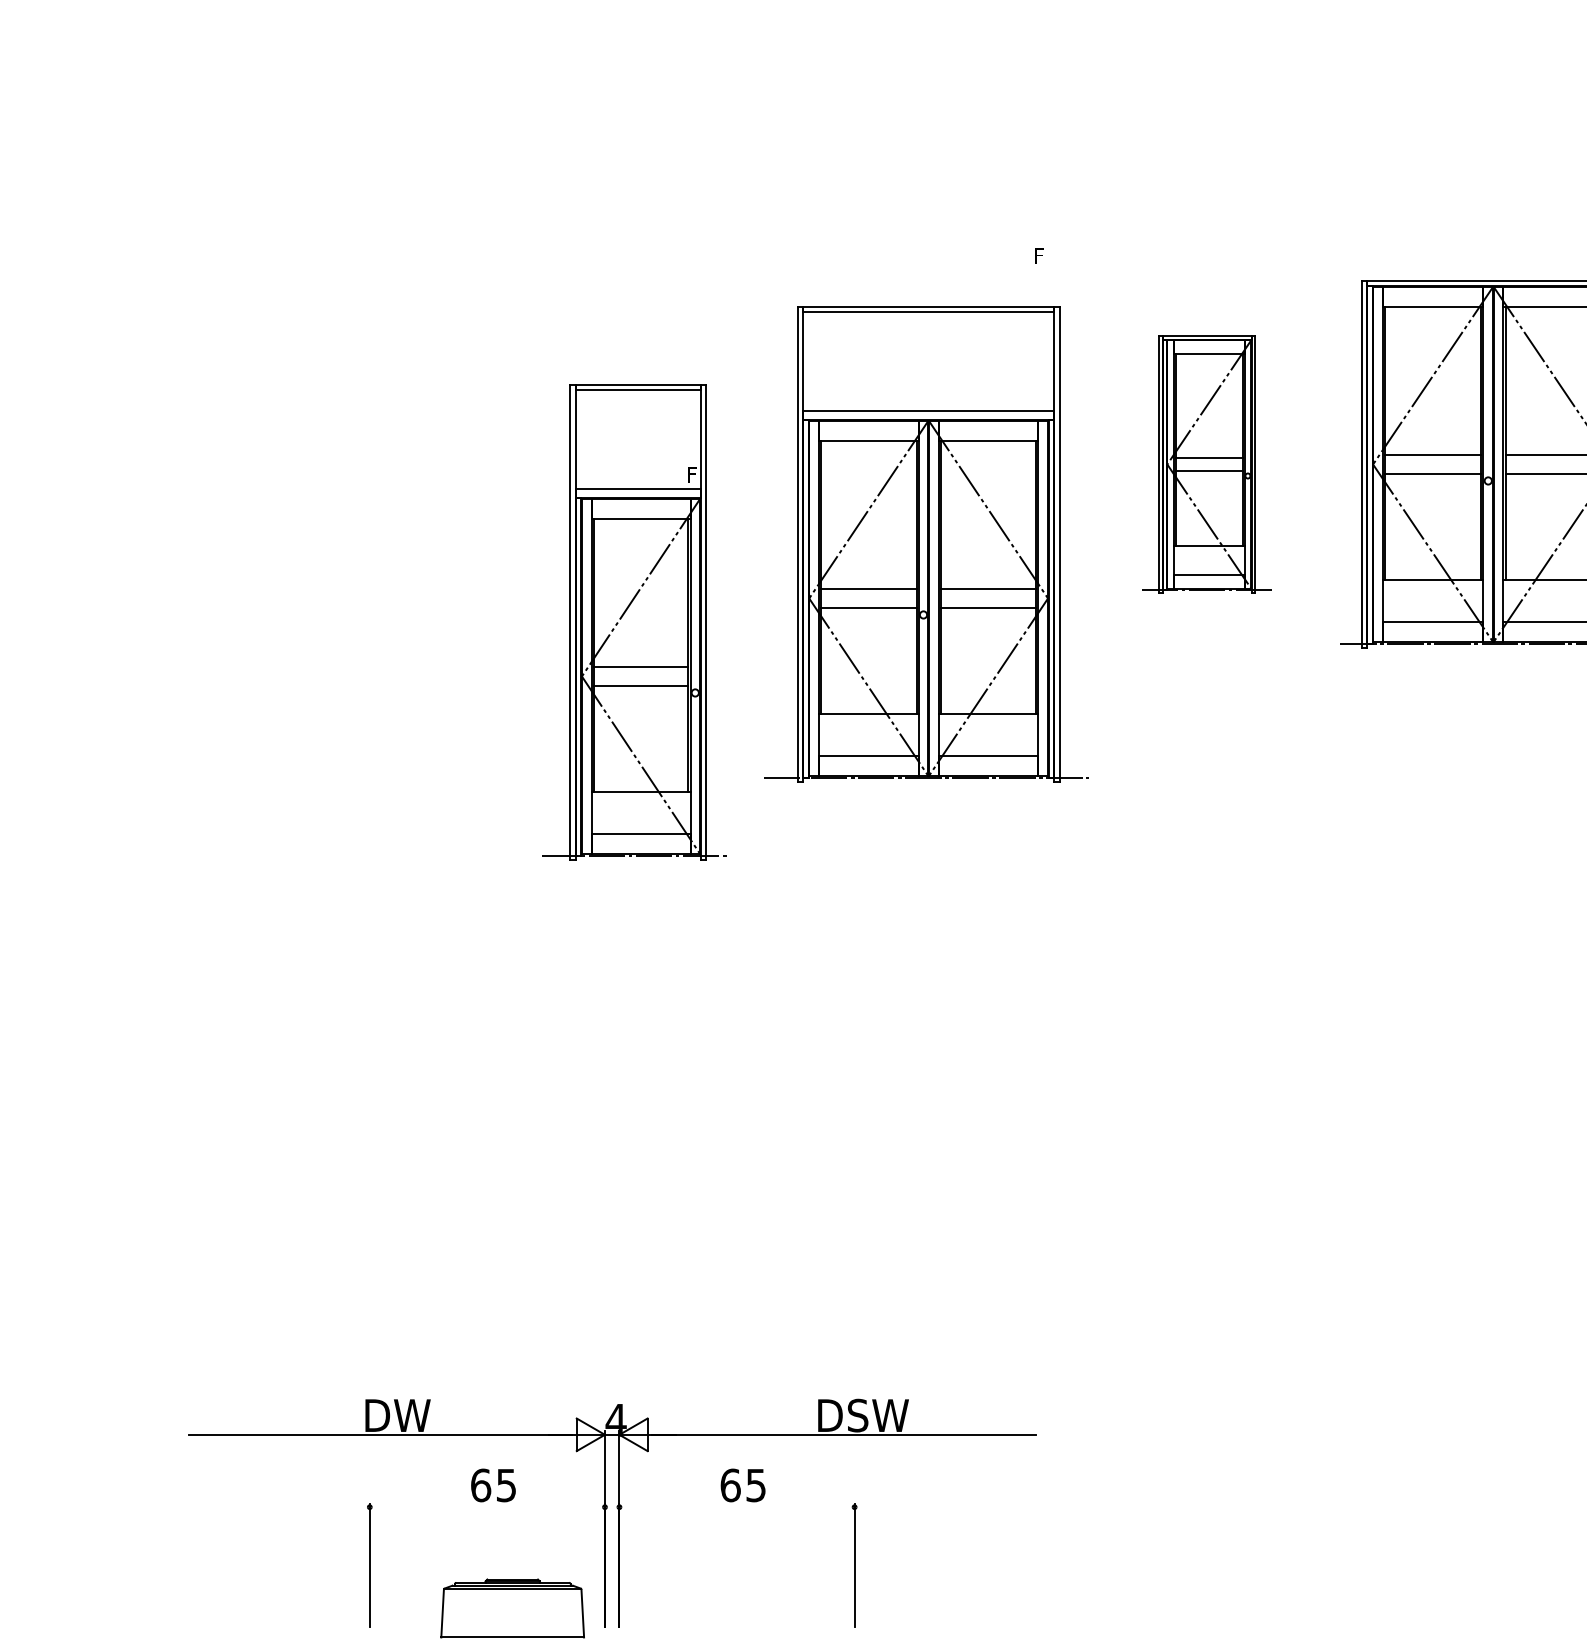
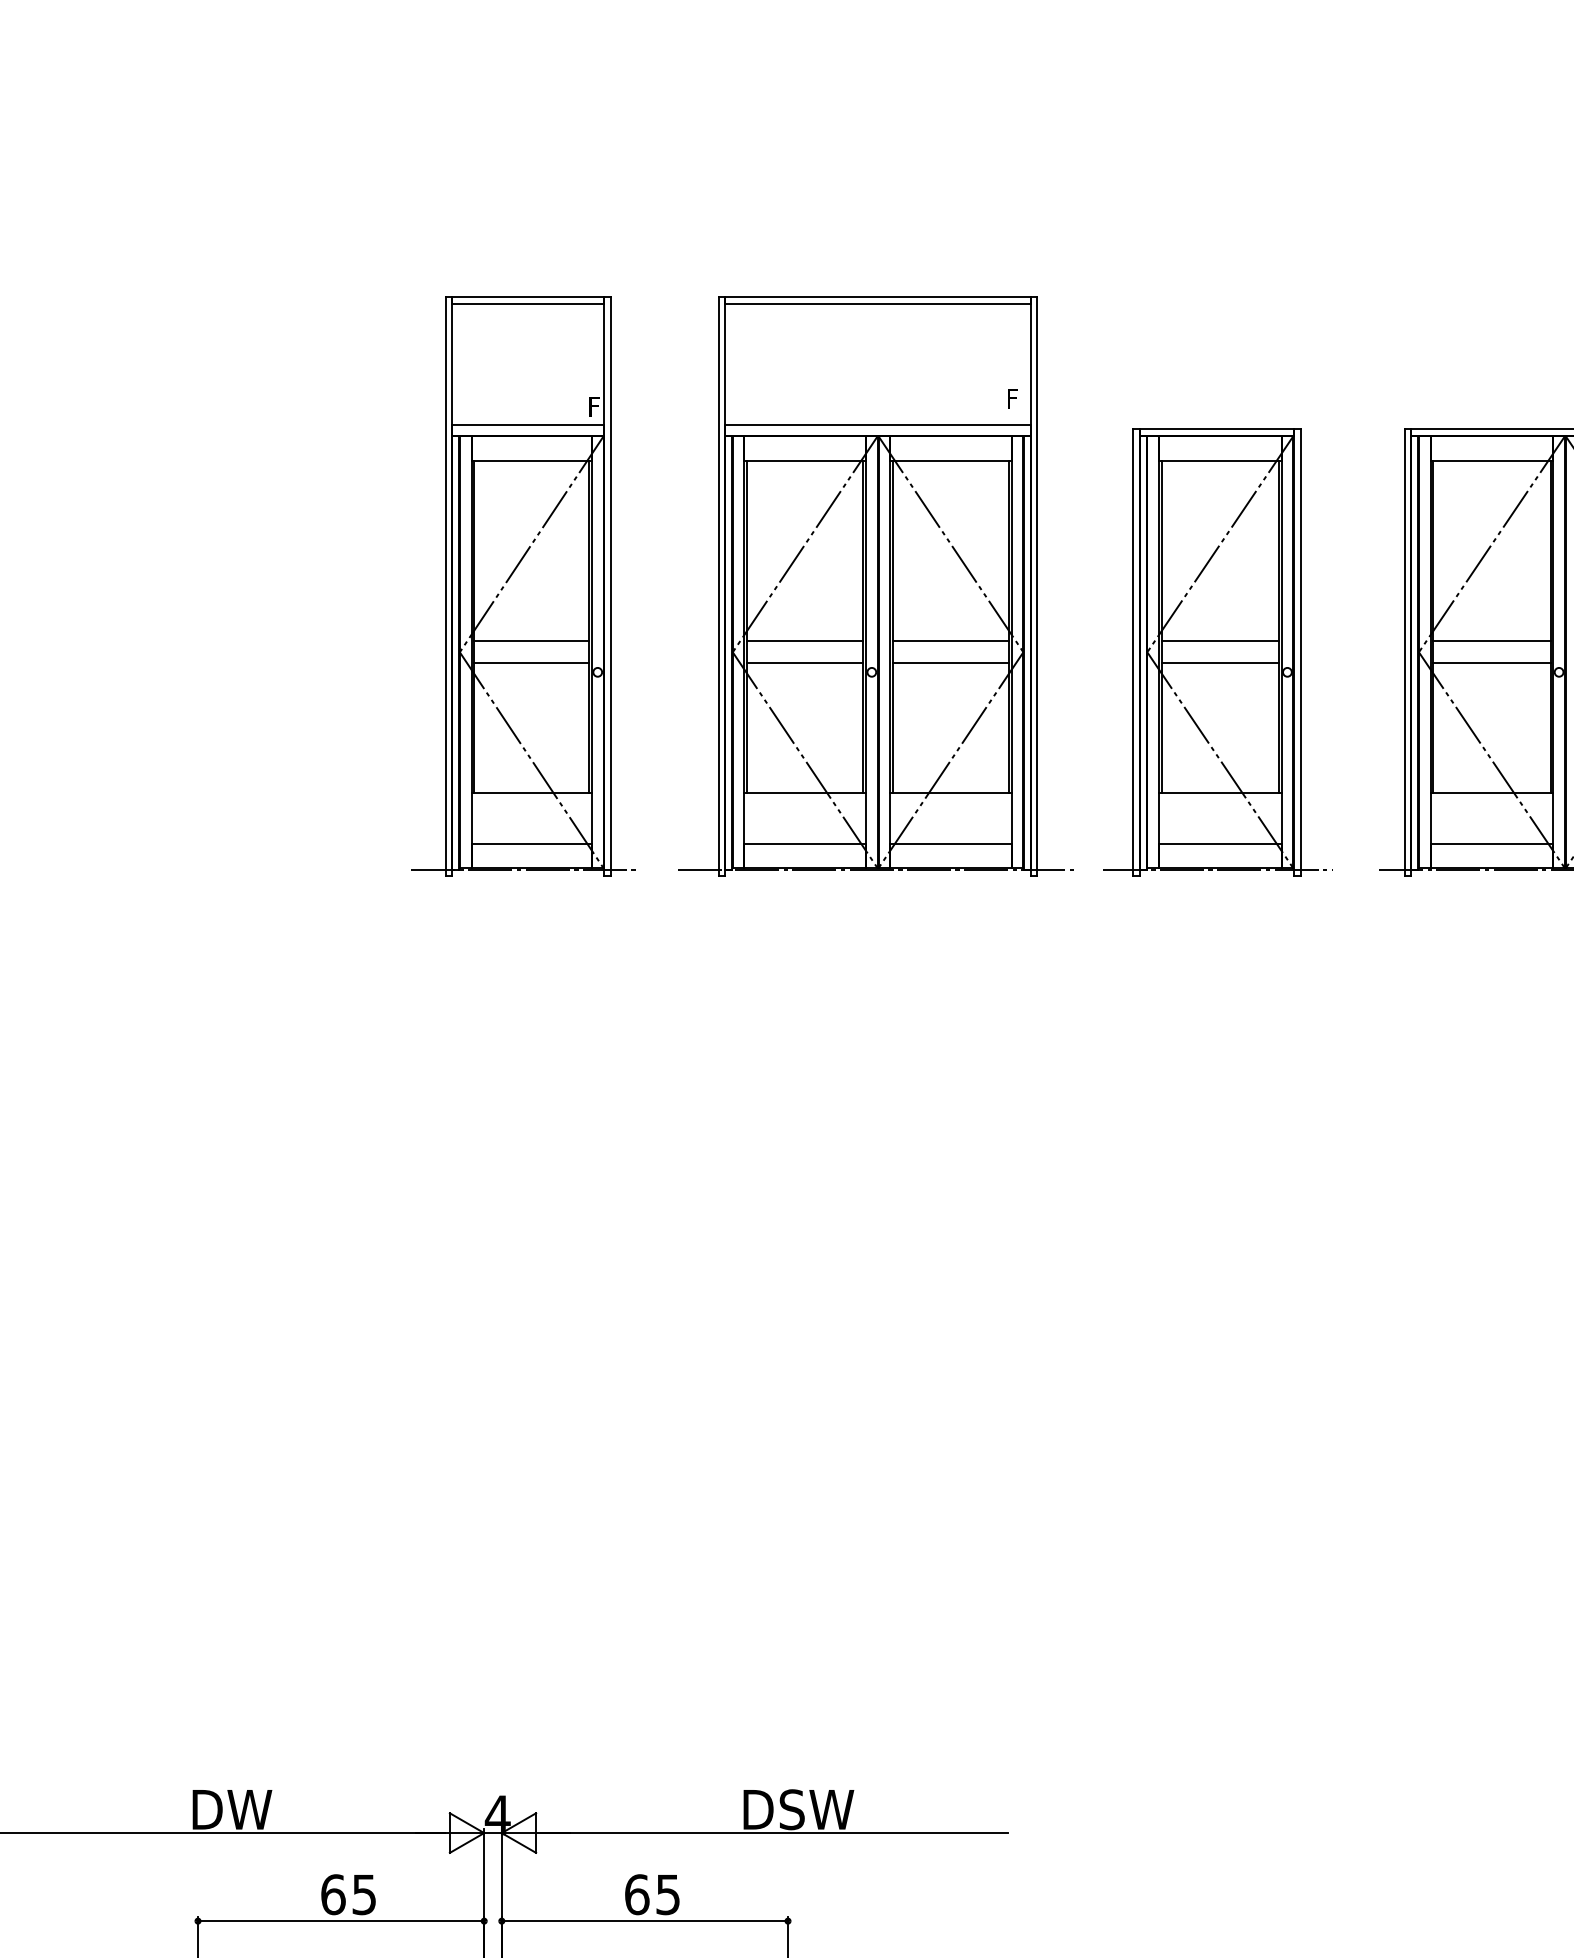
part: (1207, 464) -> (1217, 652), size x1.43
part: (926, 544) -> (875, 586), moved
part: (634, 622) -> (523, 586), moved
line: (486, 1507) -> (340, 1921), added
line: (736, 1507) -> (644, 1921), added

